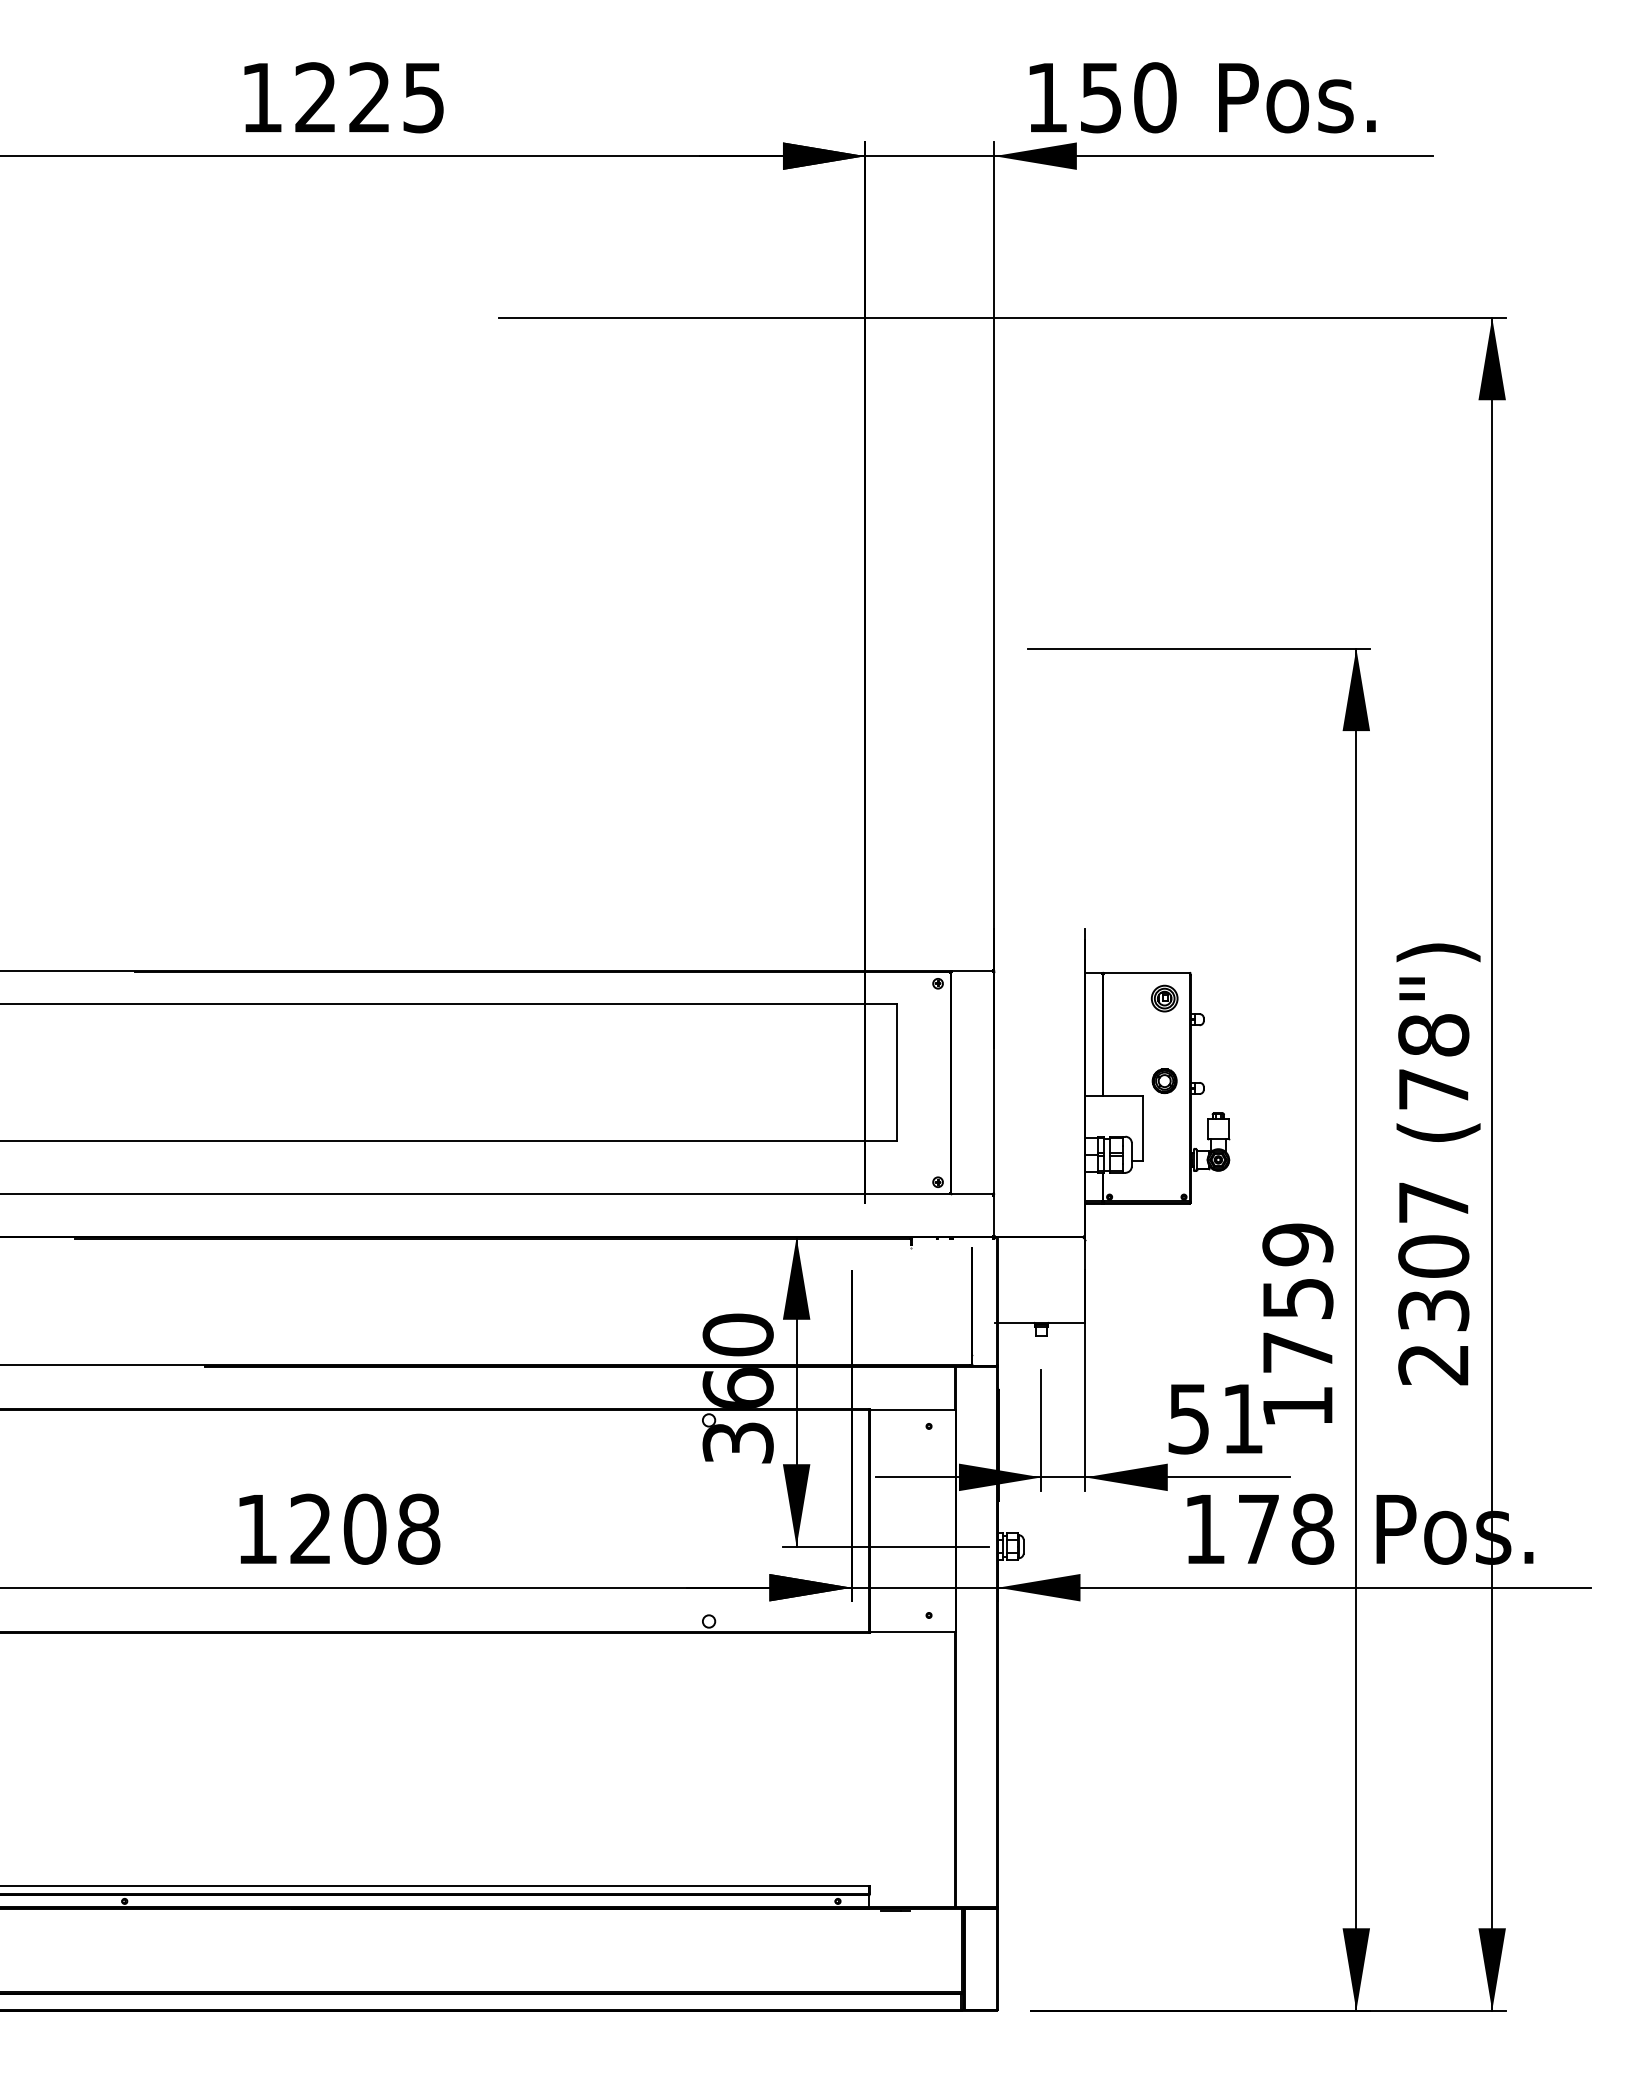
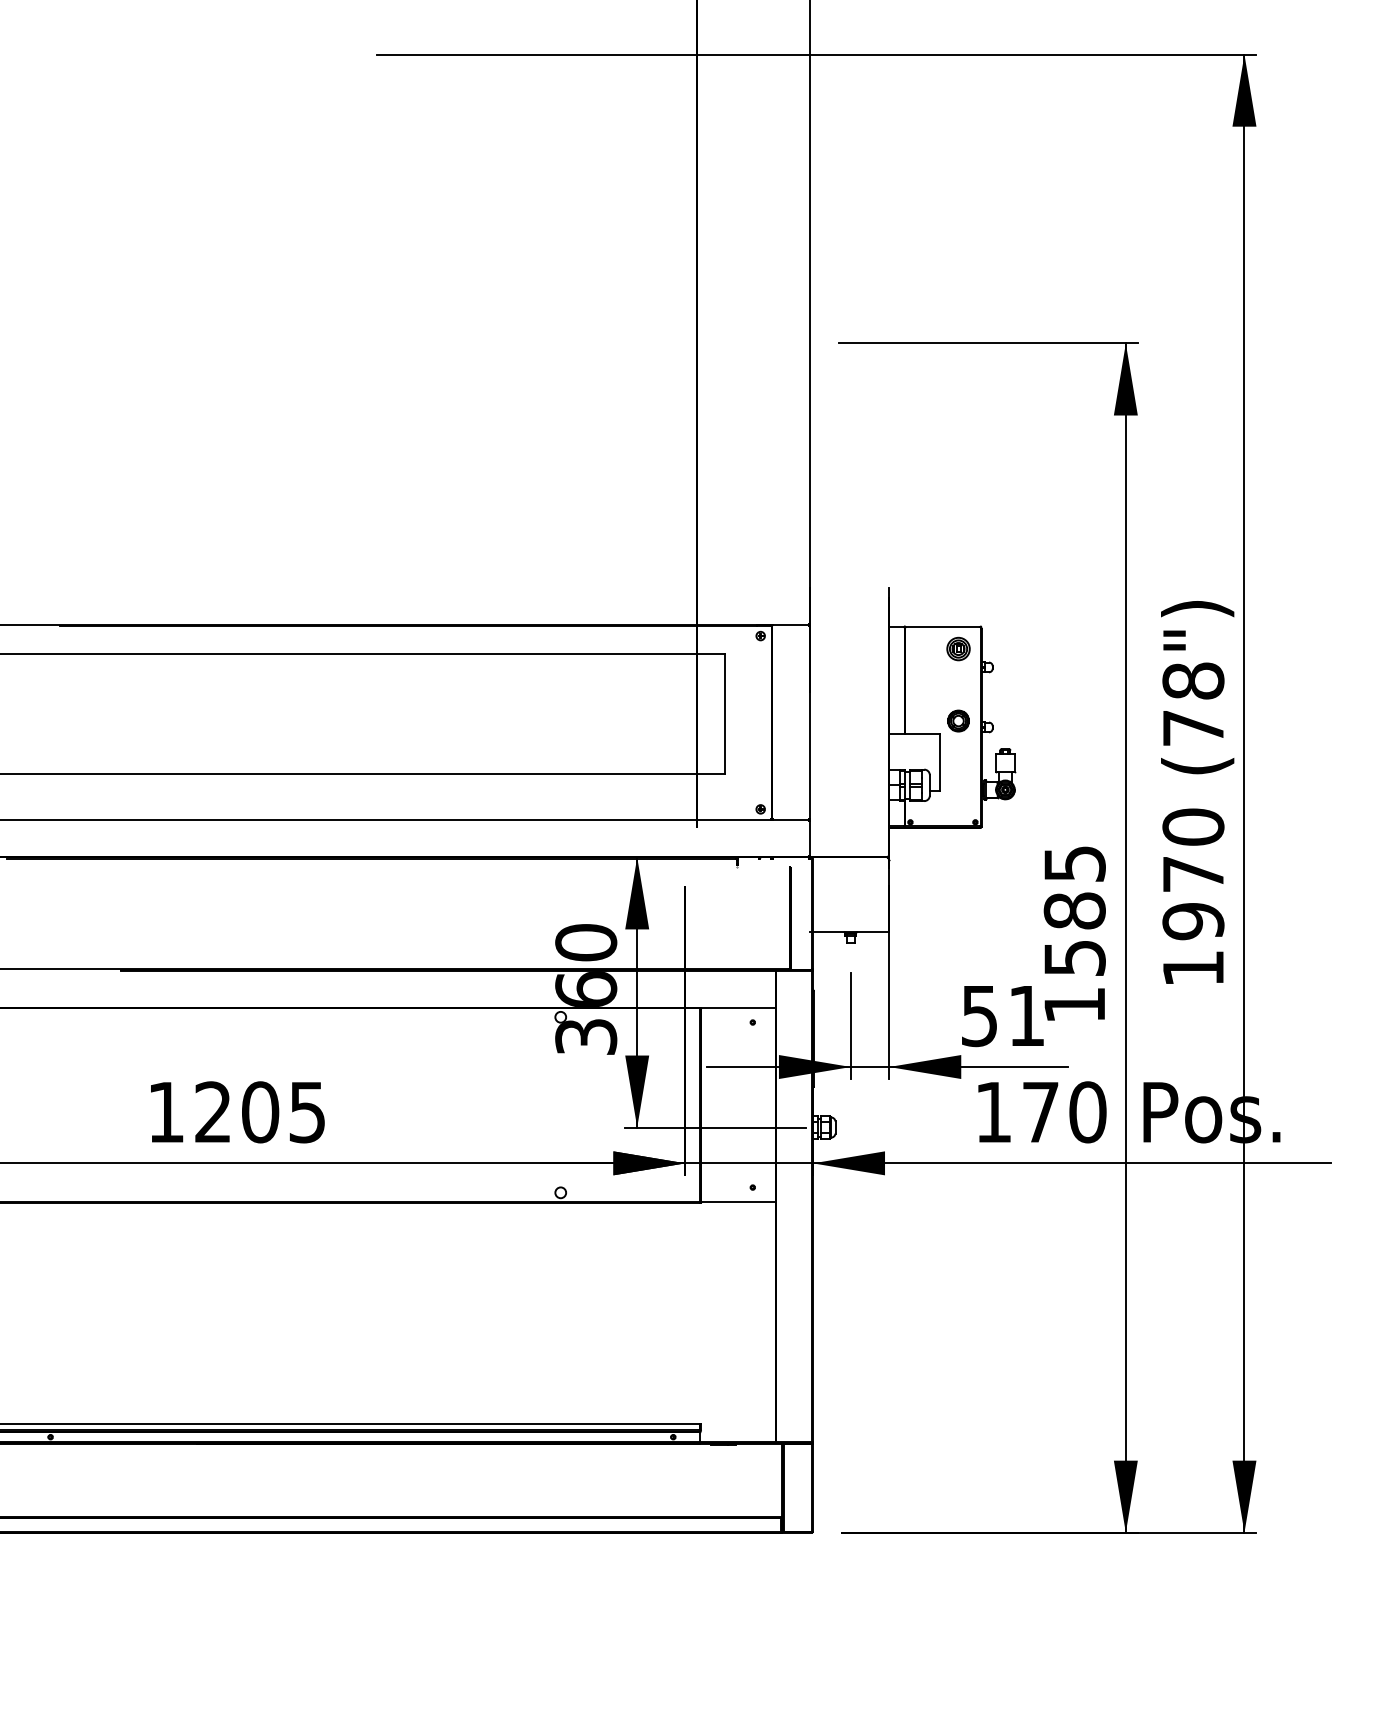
text: (1433, 1283) -> (1193, 897), 2307 -> 1970
text: (1297, 1297) -> (1074, 909), 1759 -> 1585
text: (419, 1528) -> (307, 1111), 1208 -> 1205
text: (1312, 1529) -> (1087, 1112), 178 -> 170

